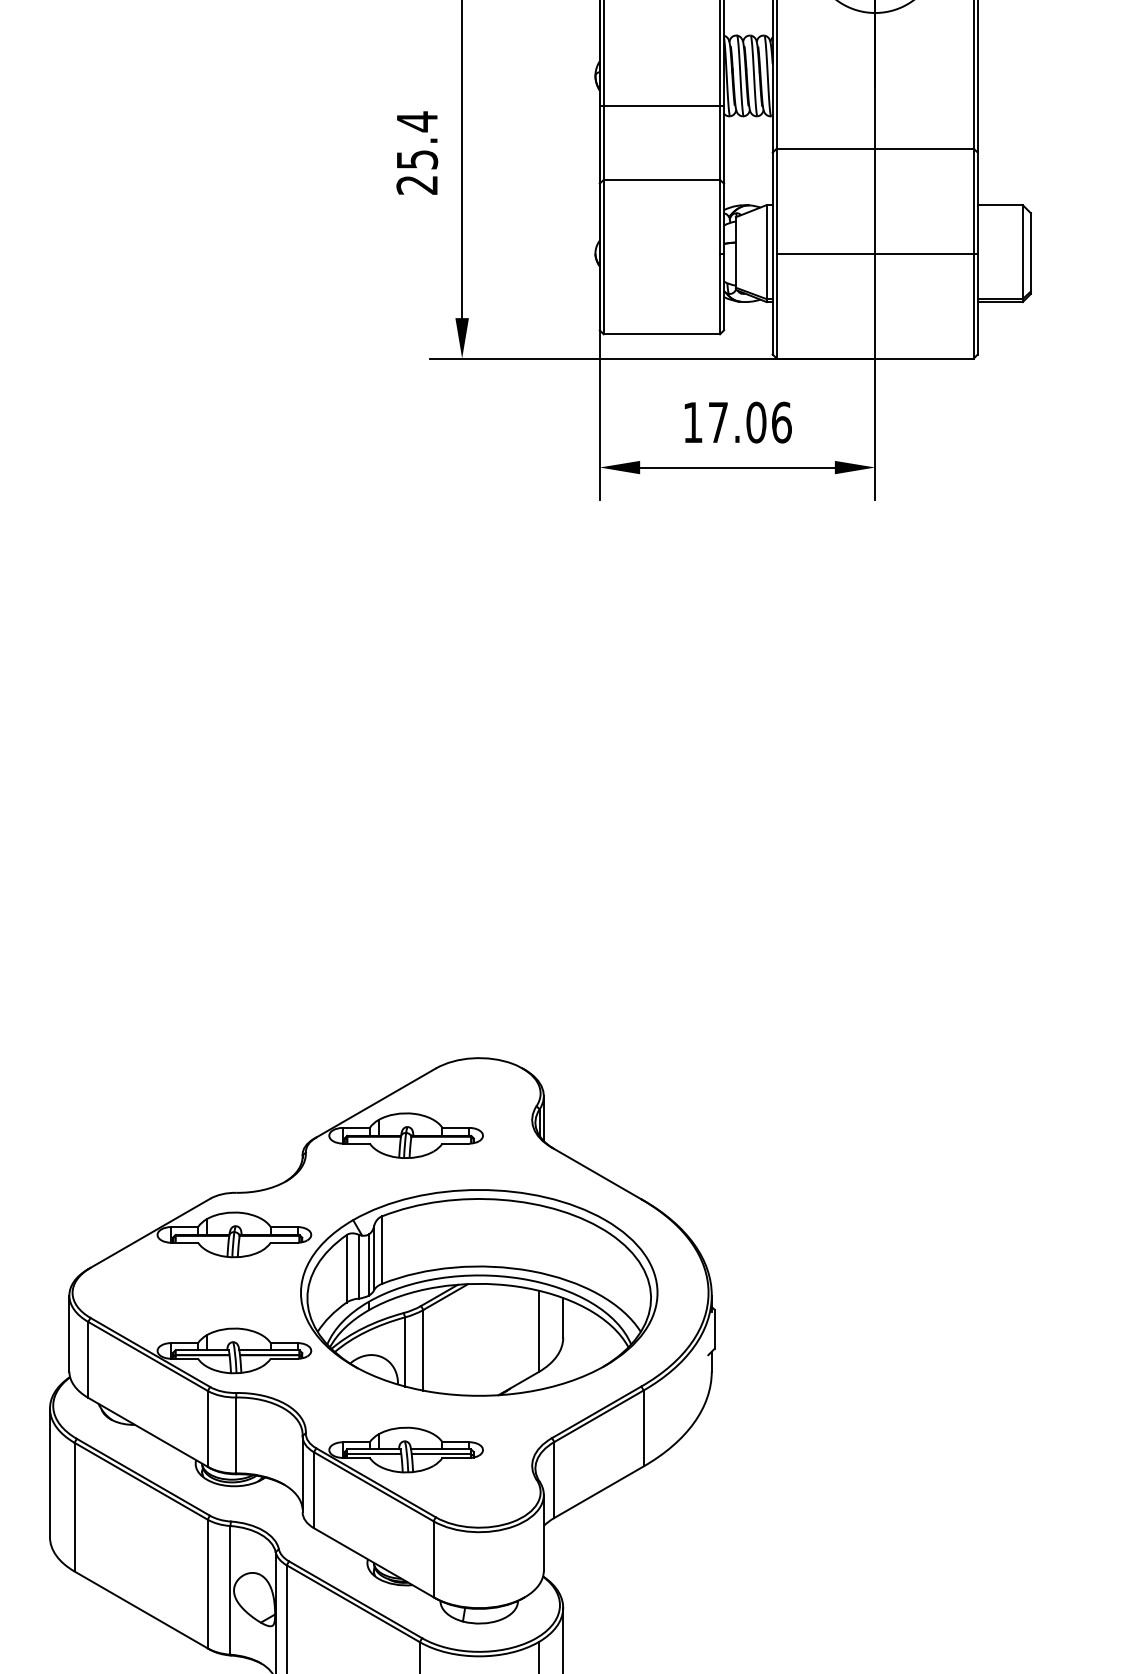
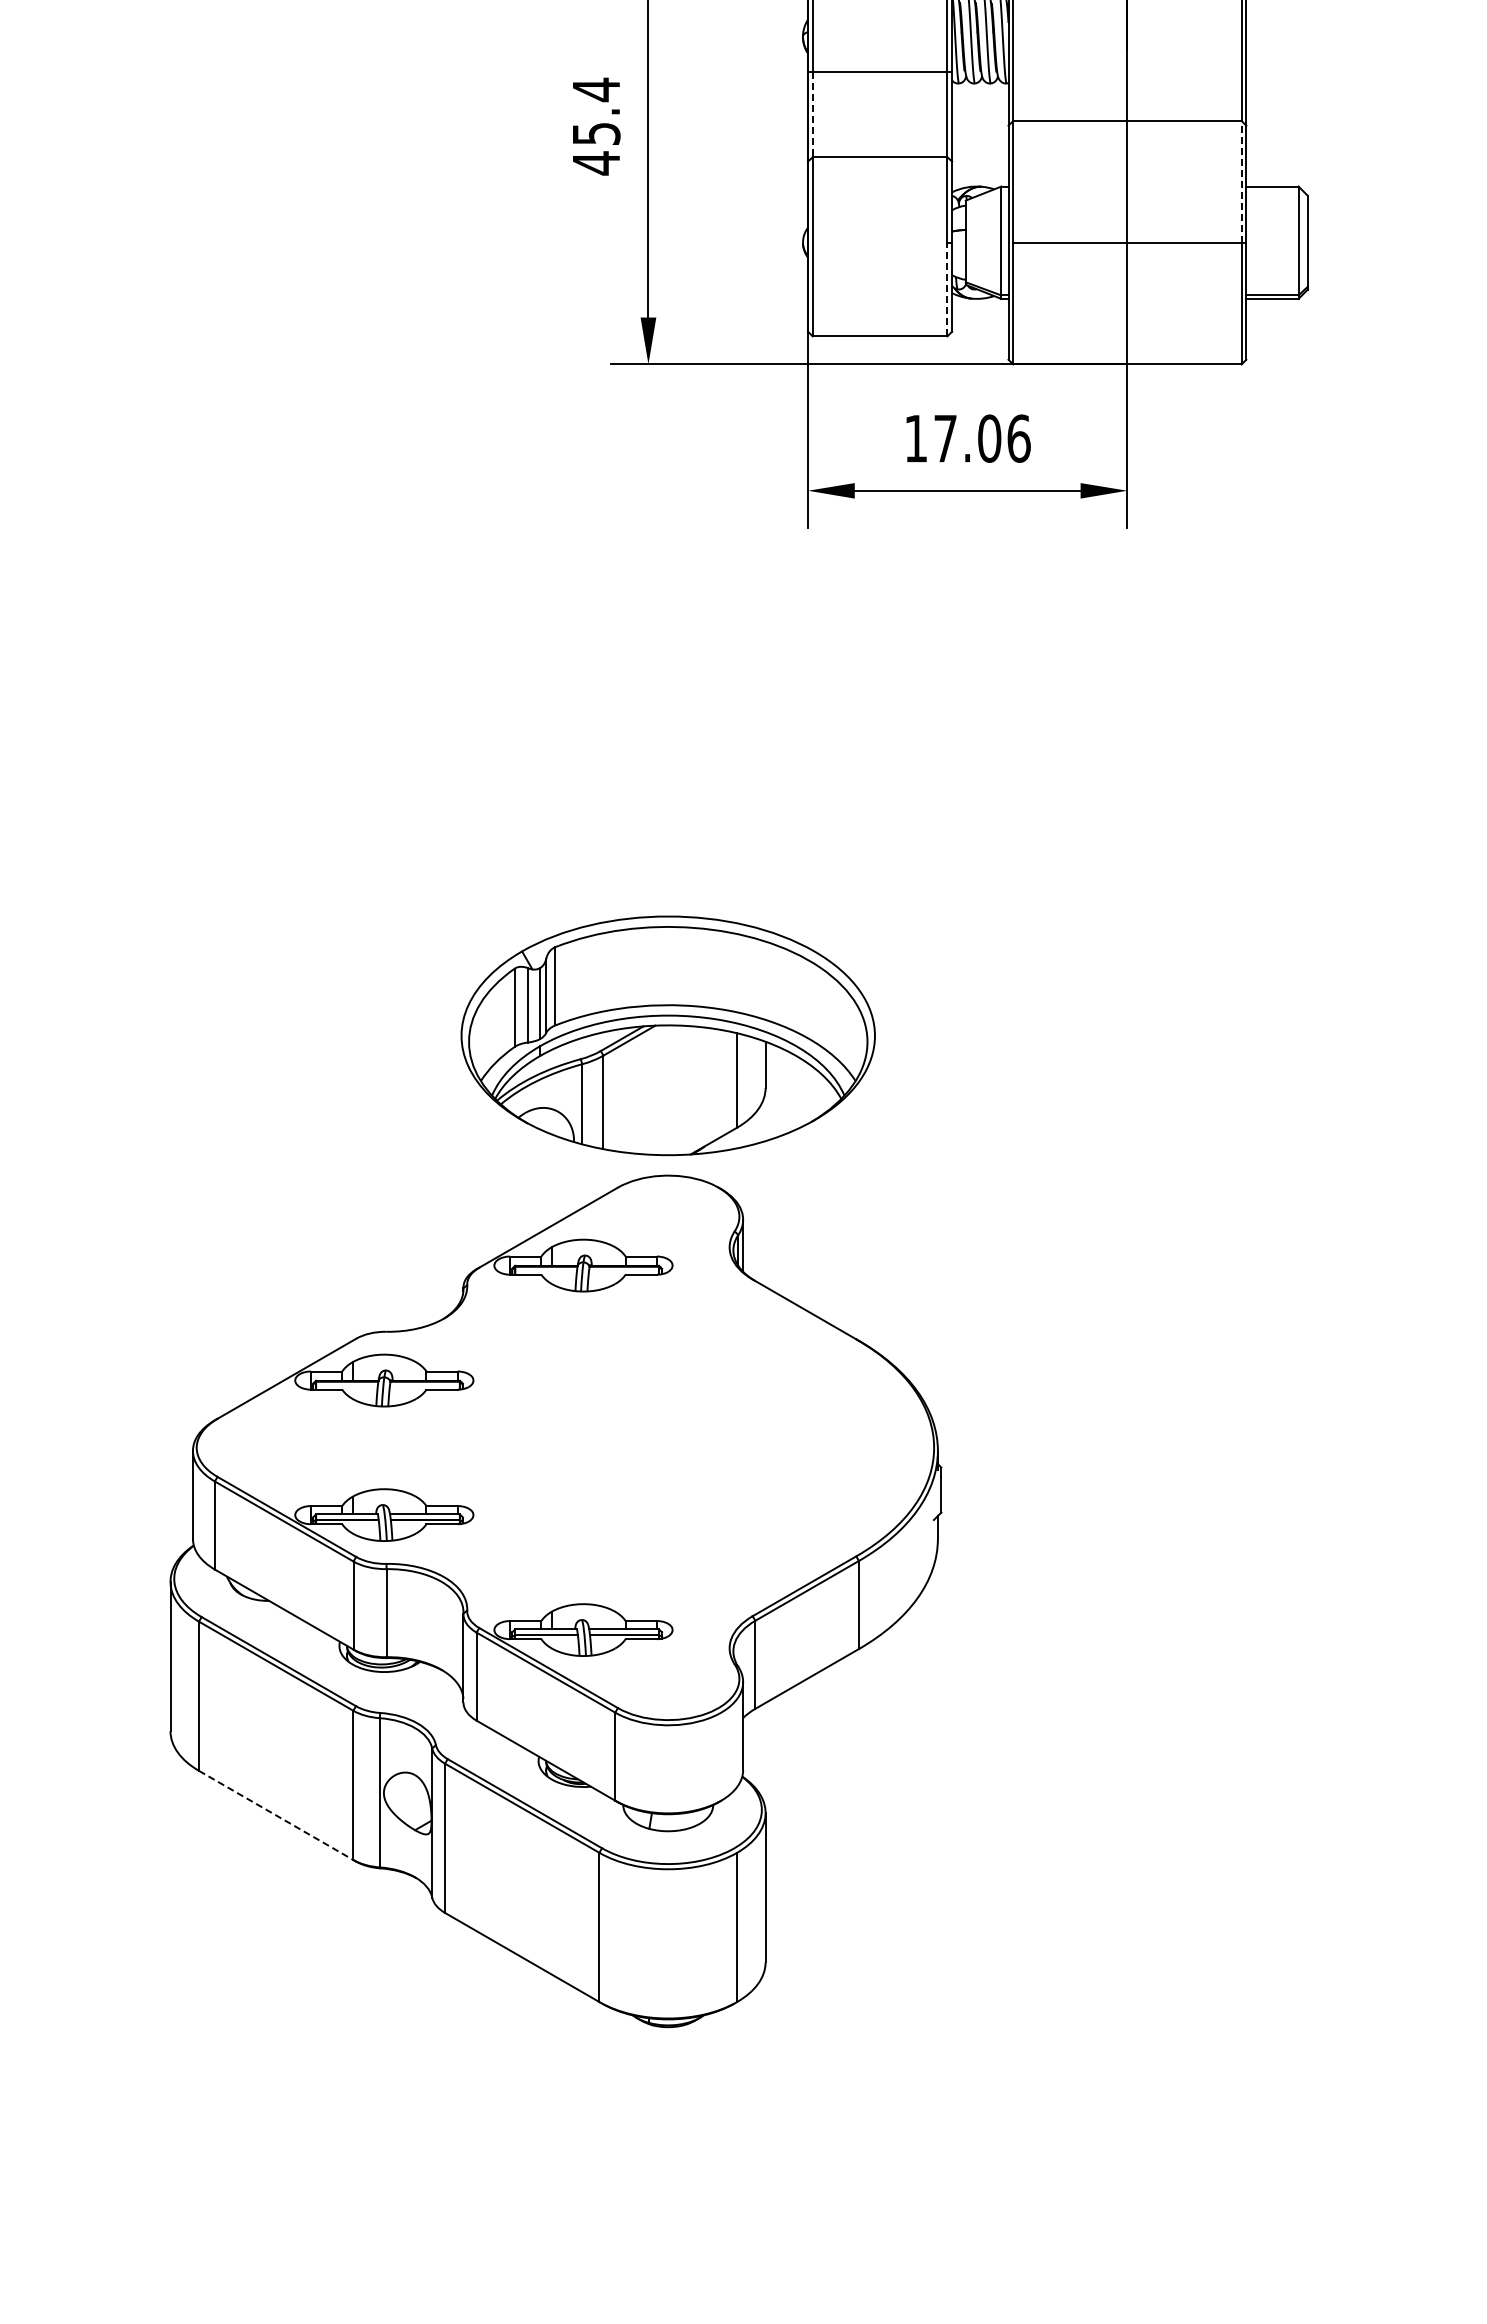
line: (603, 143) -> (812, 114), solid -> dashed
text: (416, 185) -> (595, 163), 25.4 -> 45.4
line: (973, 200) -> (1241, 181), solid -> dashed
line: (720, 293) -> (947, 289), solid -> dashed
part: (478, 1292) -> (667, 1035), moved
line: (141, 1609) -> (276, 1815), solid -> dashed

